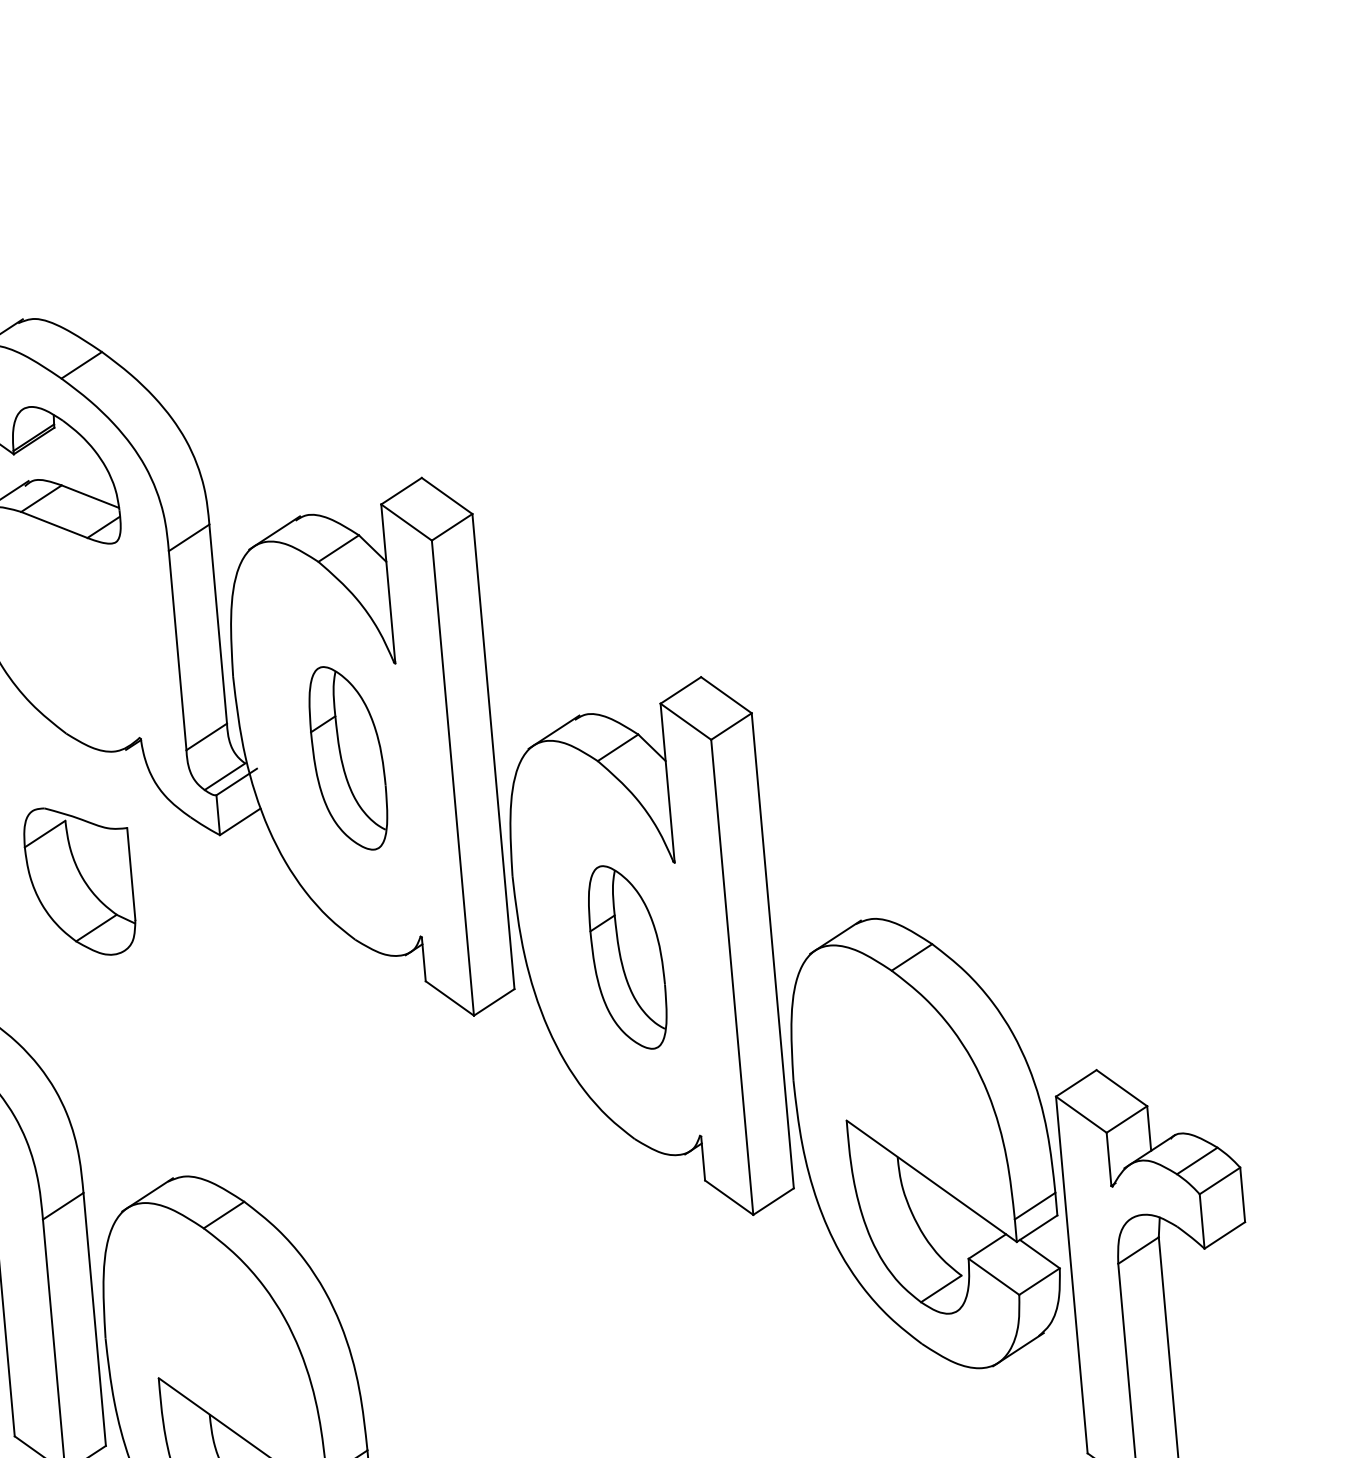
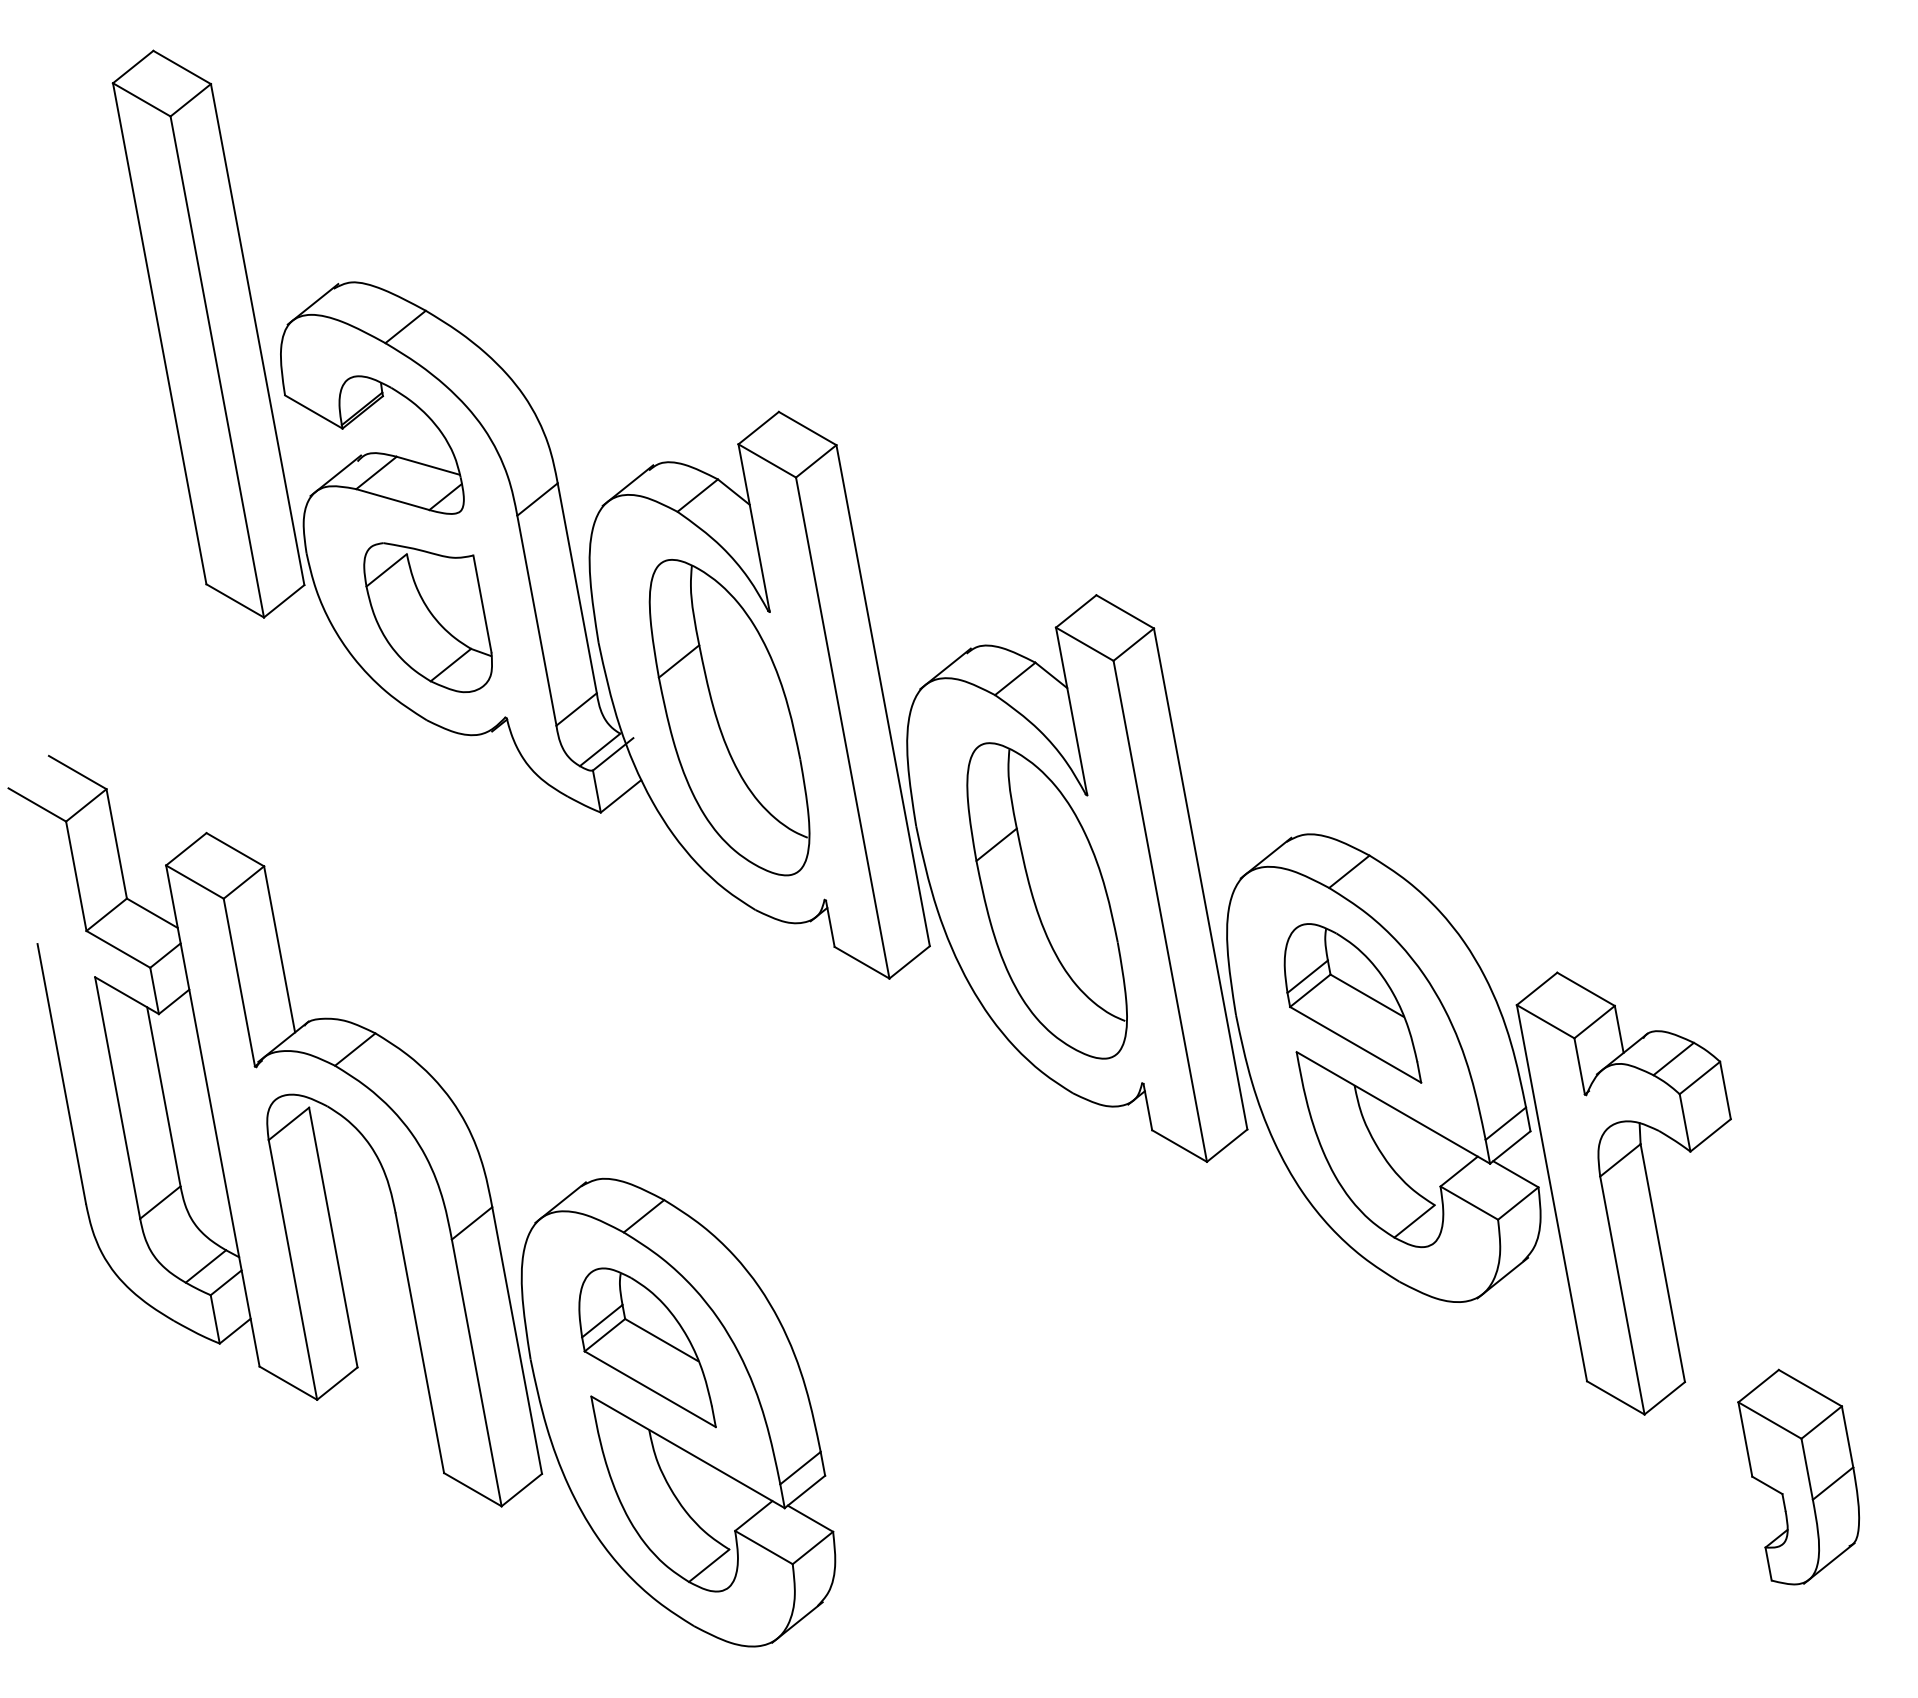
part: (348, 758) -> (729, 717), size x1.67
part: (78, 881) -> (427, 617), moved
part: (627, 957) -> (1046, 900), size x1.67
part: (903, 1080) -> (1352, 1003), added
part: (215, 1337) -> (647, 1347), added

